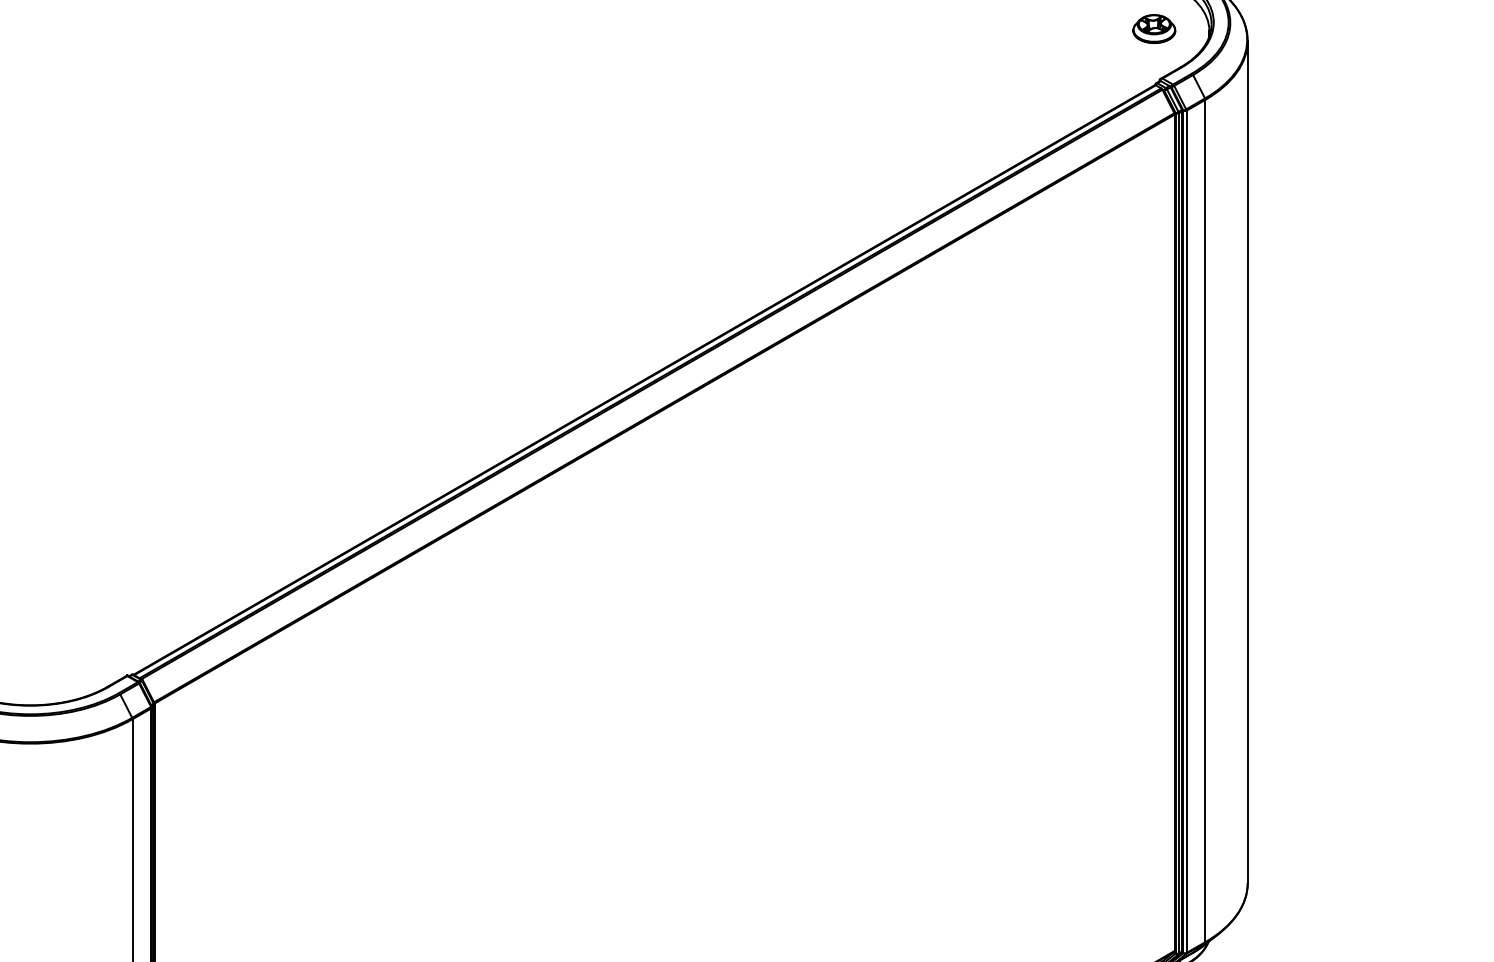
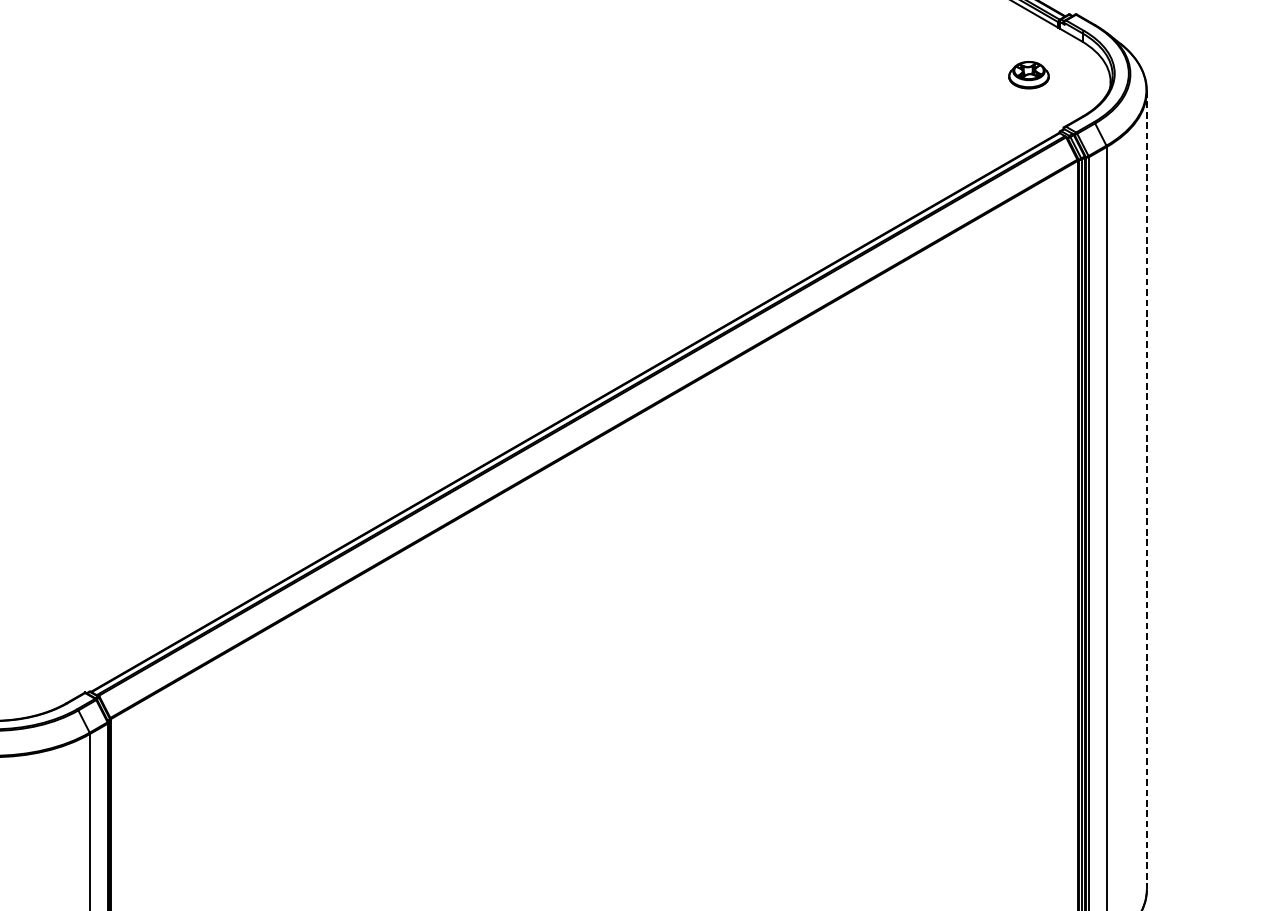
part: (1154, 28) -> (1029, 74), moved
line: (1247, 462) -> (1146, 490), solid -> dashed

